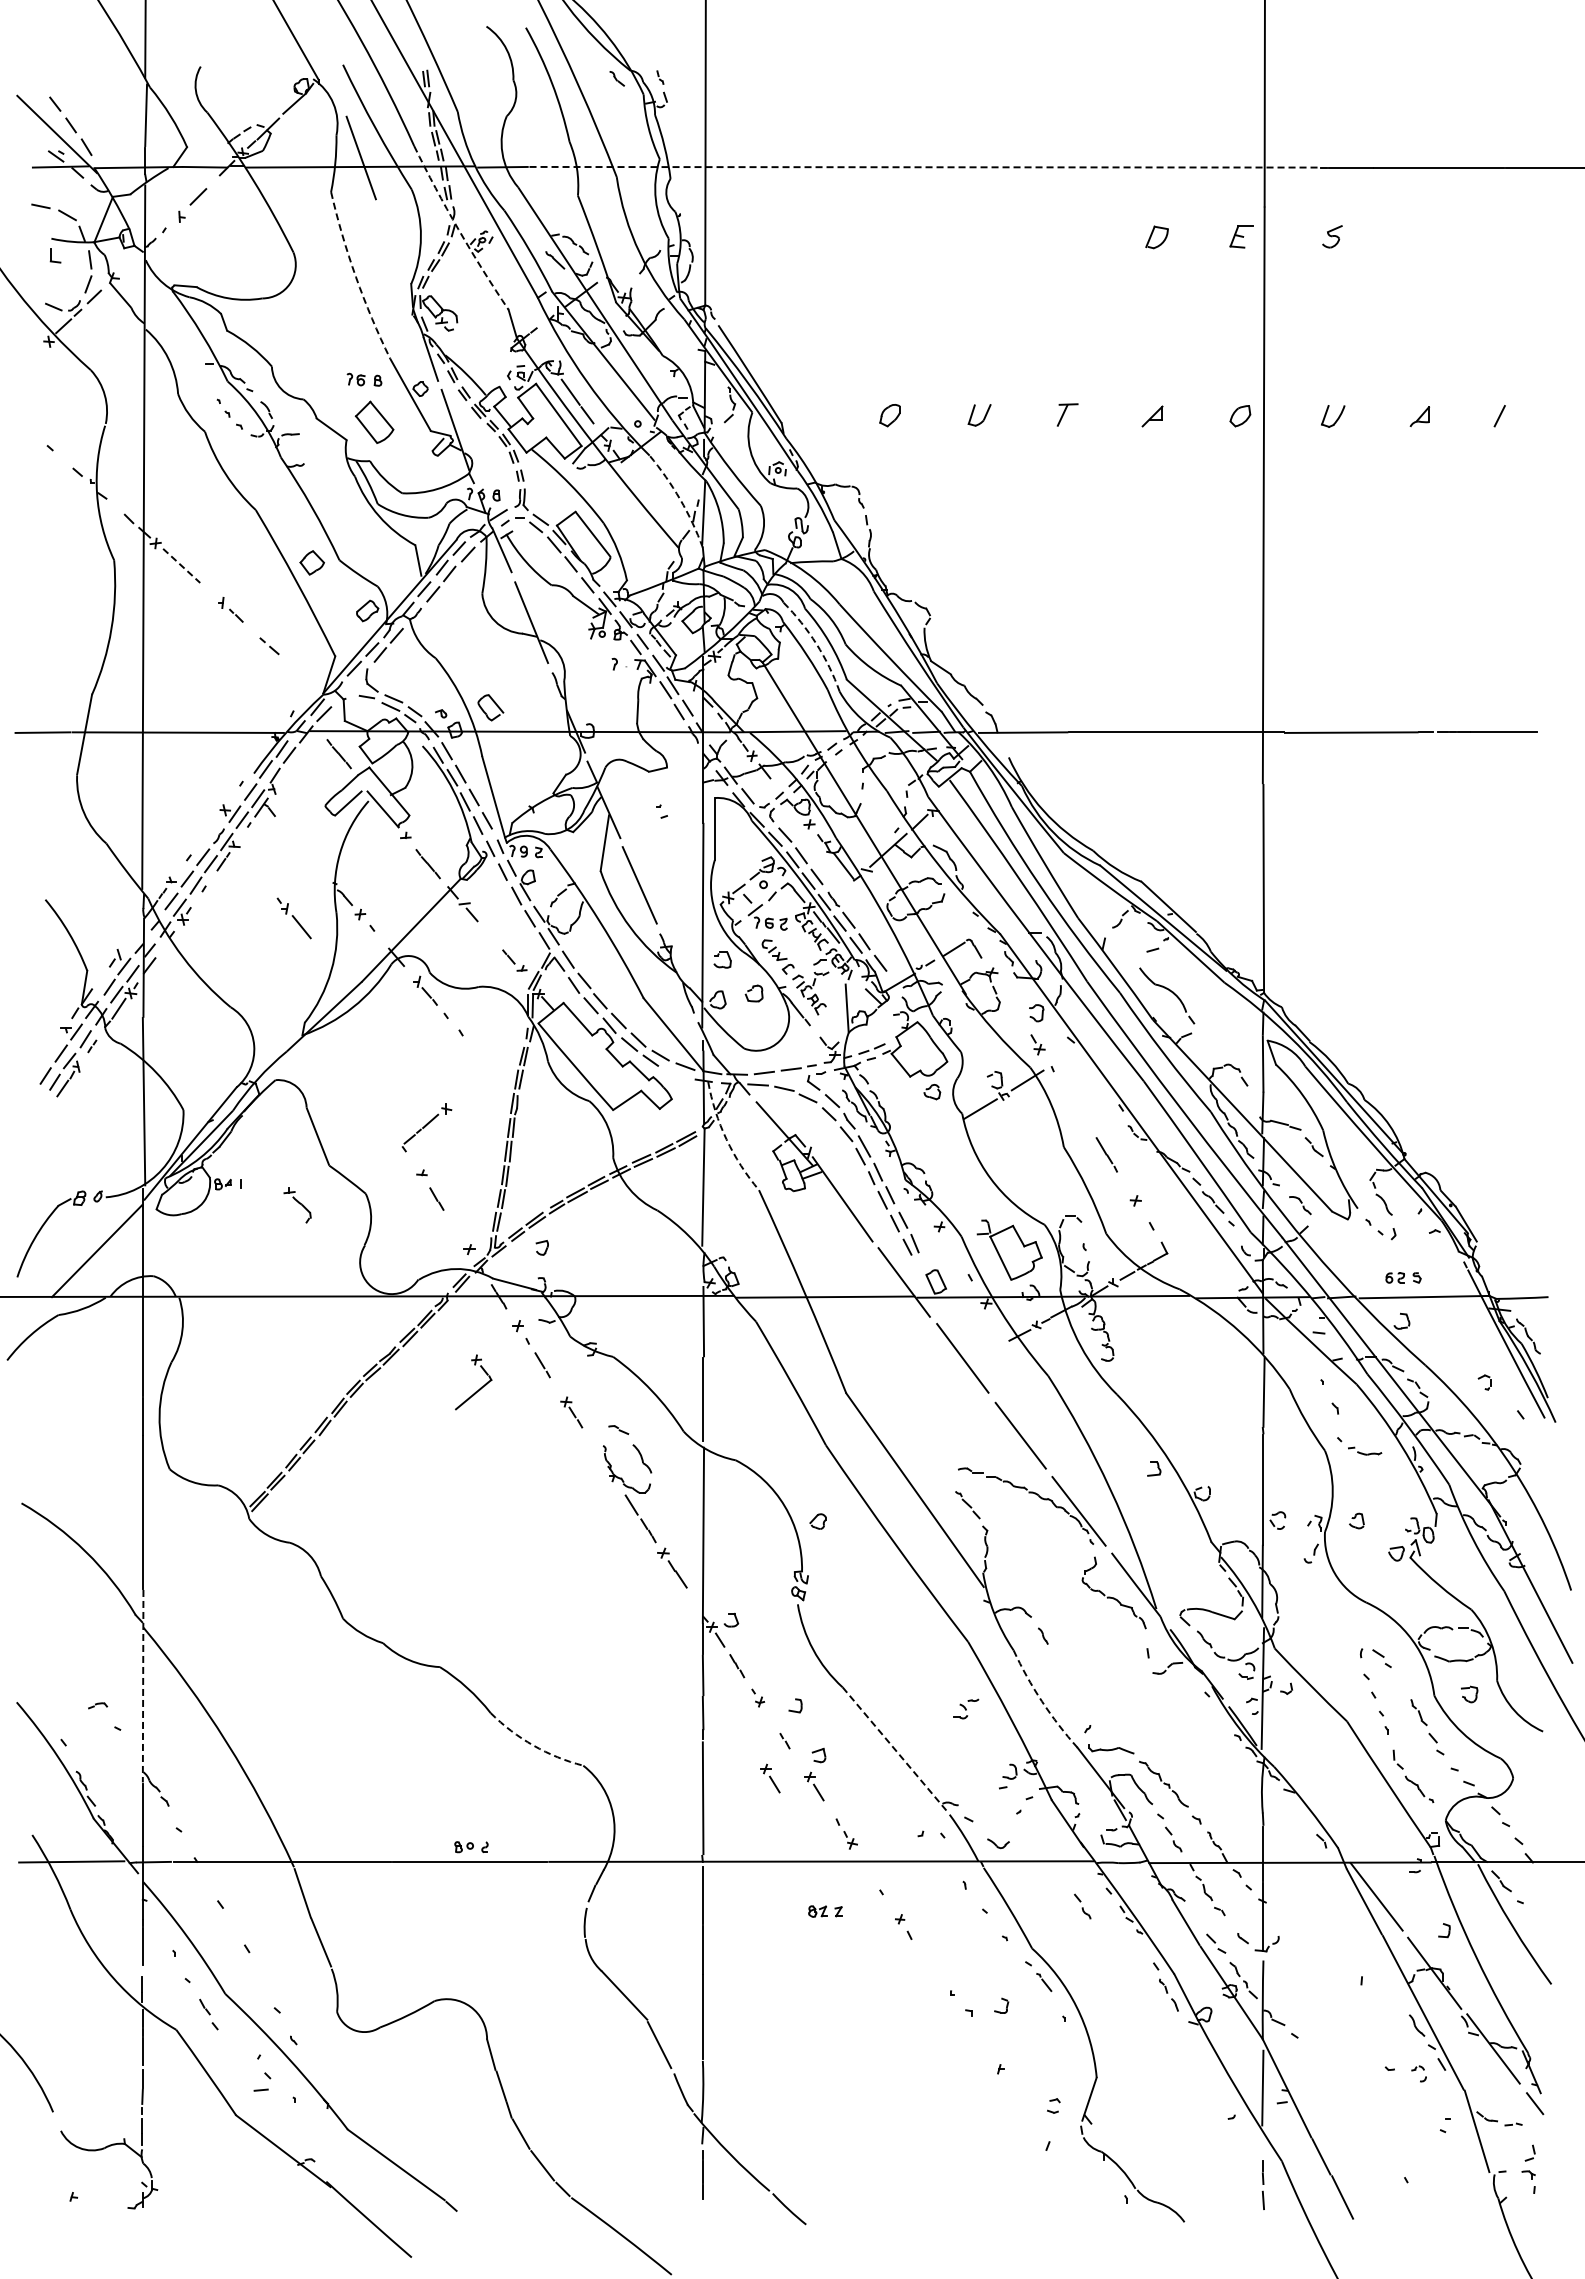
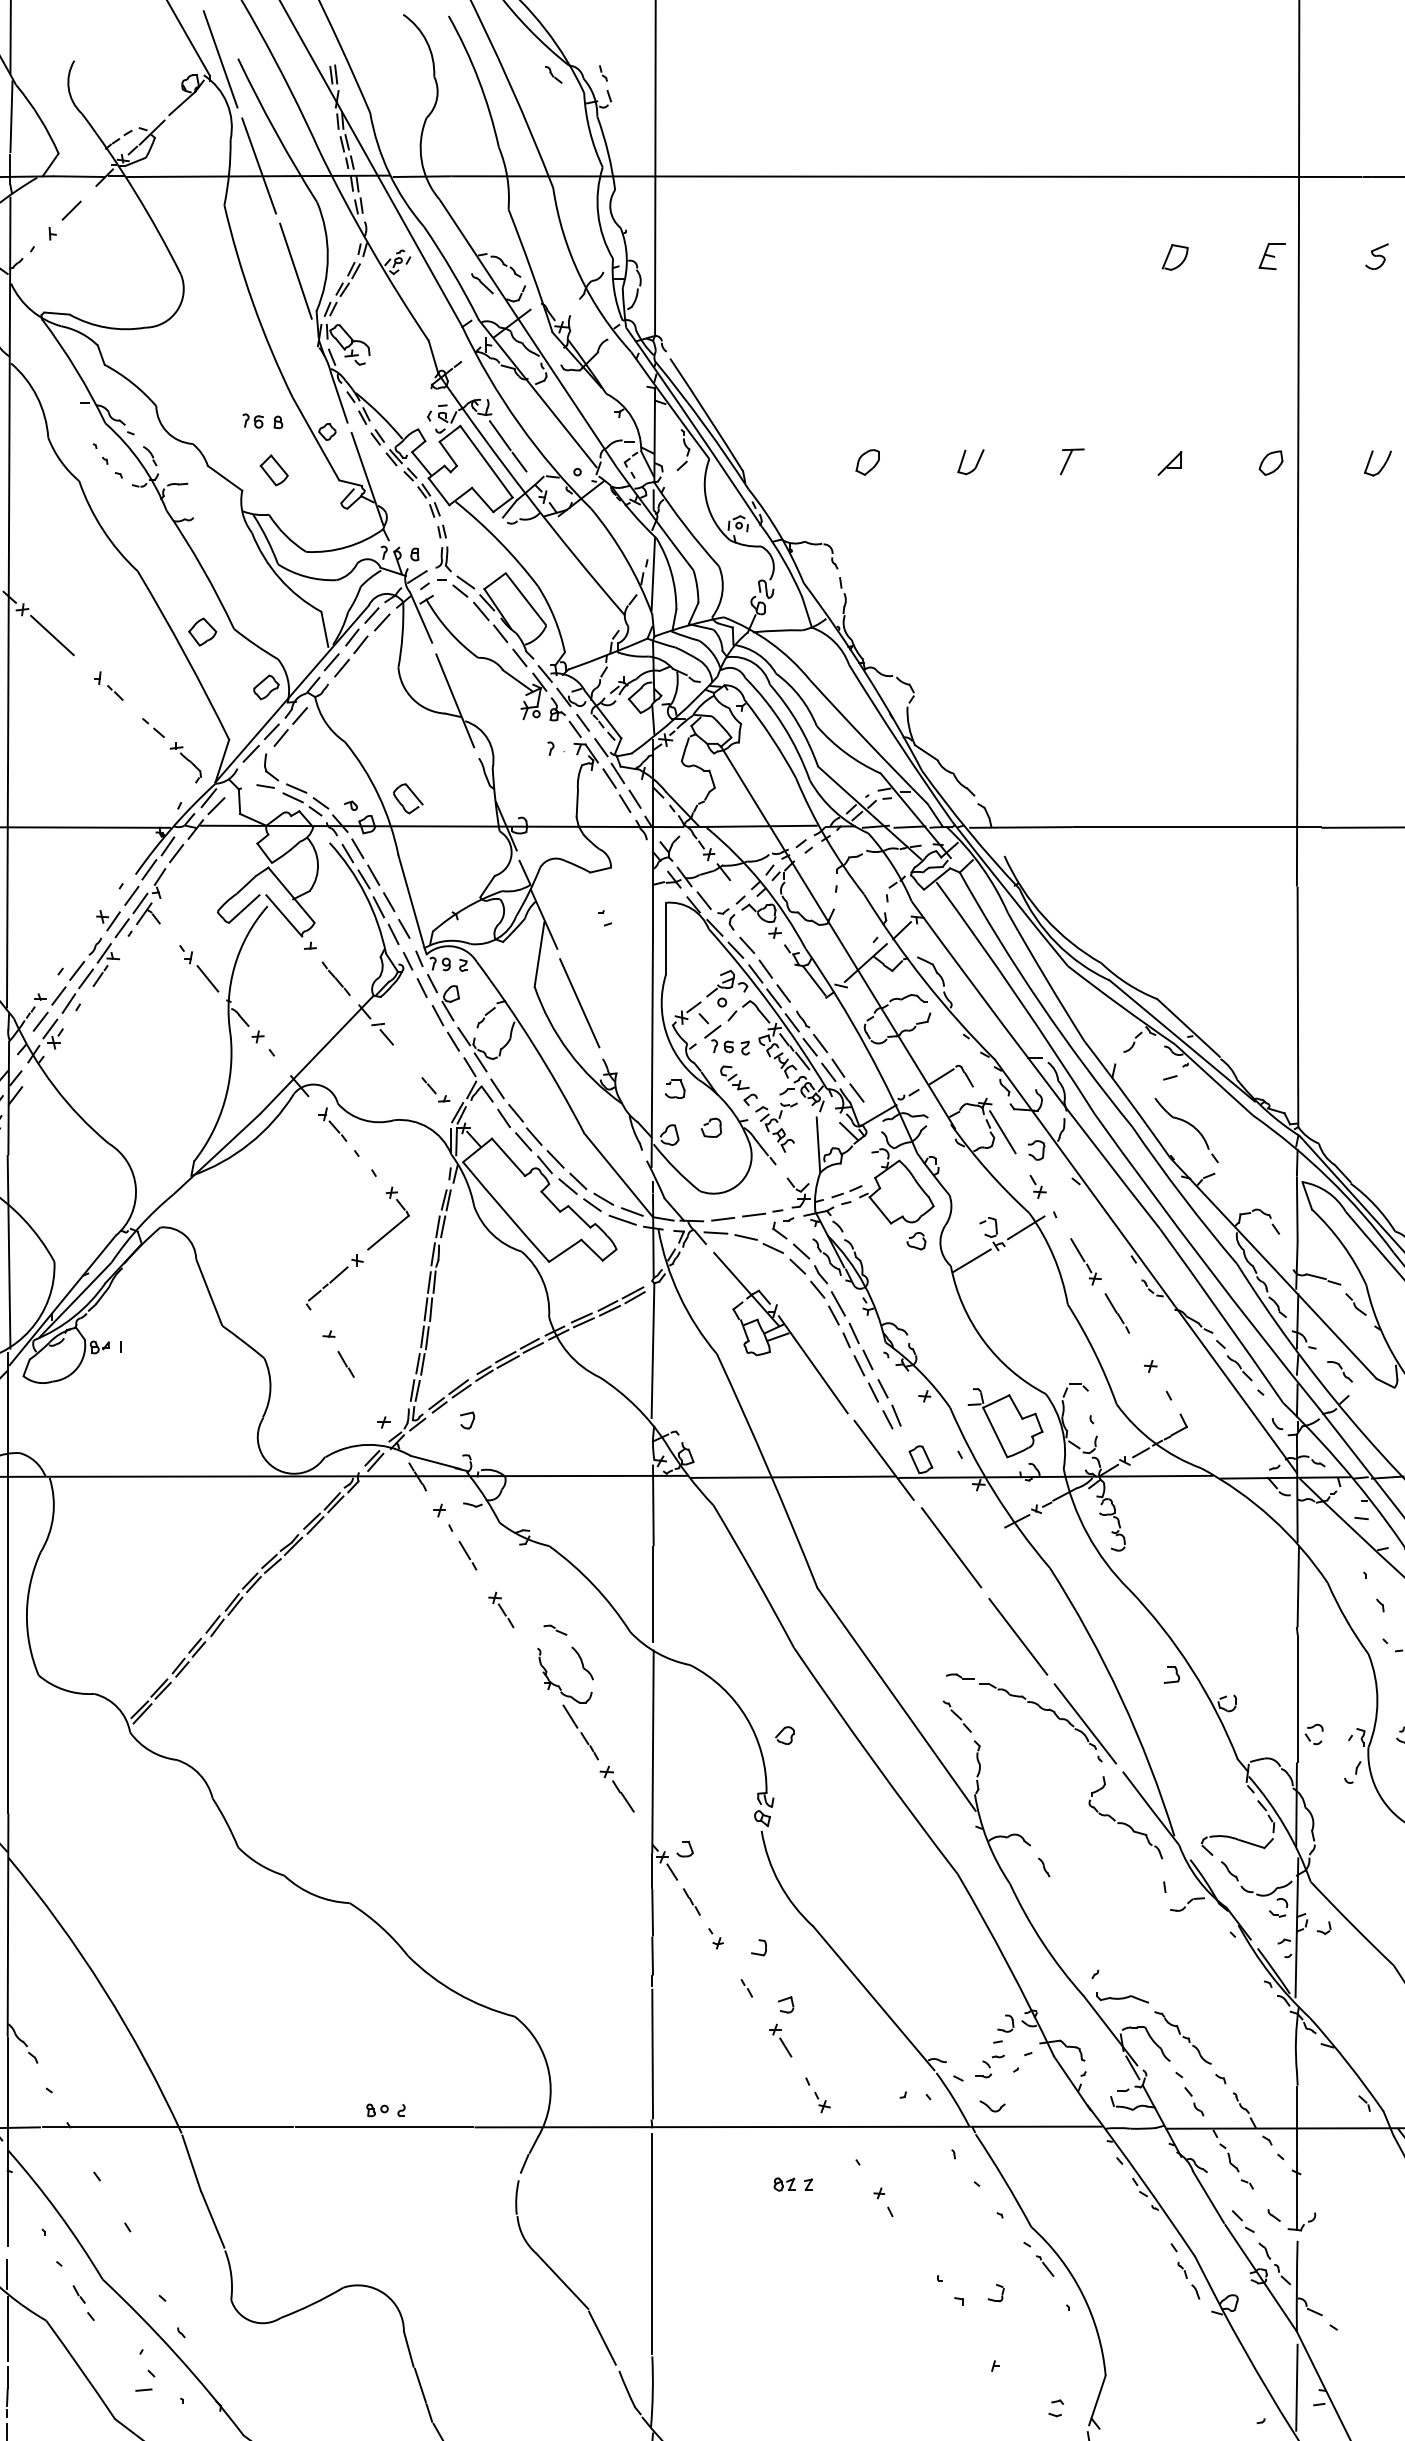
line: (327, 65) -> (220, 59), added
line: (924, 167) -> (907, 176), dashed -> solid
arc: (458, 229) -> (371, 248), dashed -> solid
line: (393, 249) -> (296, 271), added
arc: (355, 277) -> (252, 303), dashed -> solid
part: (373, 422) -> (273, 470), size x0.62
arc: (680, 499) -> (626, 559), dashed -> solid
line: (182, 566) -> (53, 636), dashed -> solid
arc: (816, 644) -> (783, 725), dashed -> solid
line: (338, 754) -> (232, 852), removed
part: (293, 918) -> (198, 968), moved
line: (1007, 997) -> (1002, 1132), added
line: (676, 1073) -> (621, 1219), added
part: (1079, 1109) -> (1085, 1261), added
arc: (726, 1139) -> (679, 1295), dashed -> solid
part: (297, 1205) -> (185, 762), moved
part: (479, 1388) -> (395, 1225), moved
line: (143, 1686) -> (8, 1925), dashed -> solid
arc: (1041, 1701) -> (1042, 1942), dashed -> solid
part: (966, 1708) -> (990, 2065), moved
arc: (533, 1745) -> (457, 1993), dashed -> solid
line: (895, 1749) -> (874, 1997), dashed -> solid
part: (770, 1778) -> (730, 2031), removed
part: (1082, 1906) -> (1089, 2178), removed

